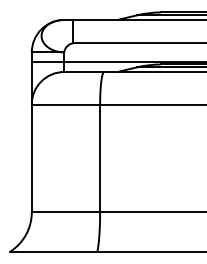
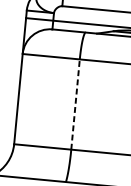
line: (100, 158) -> (75, 104), solid -> dashed

